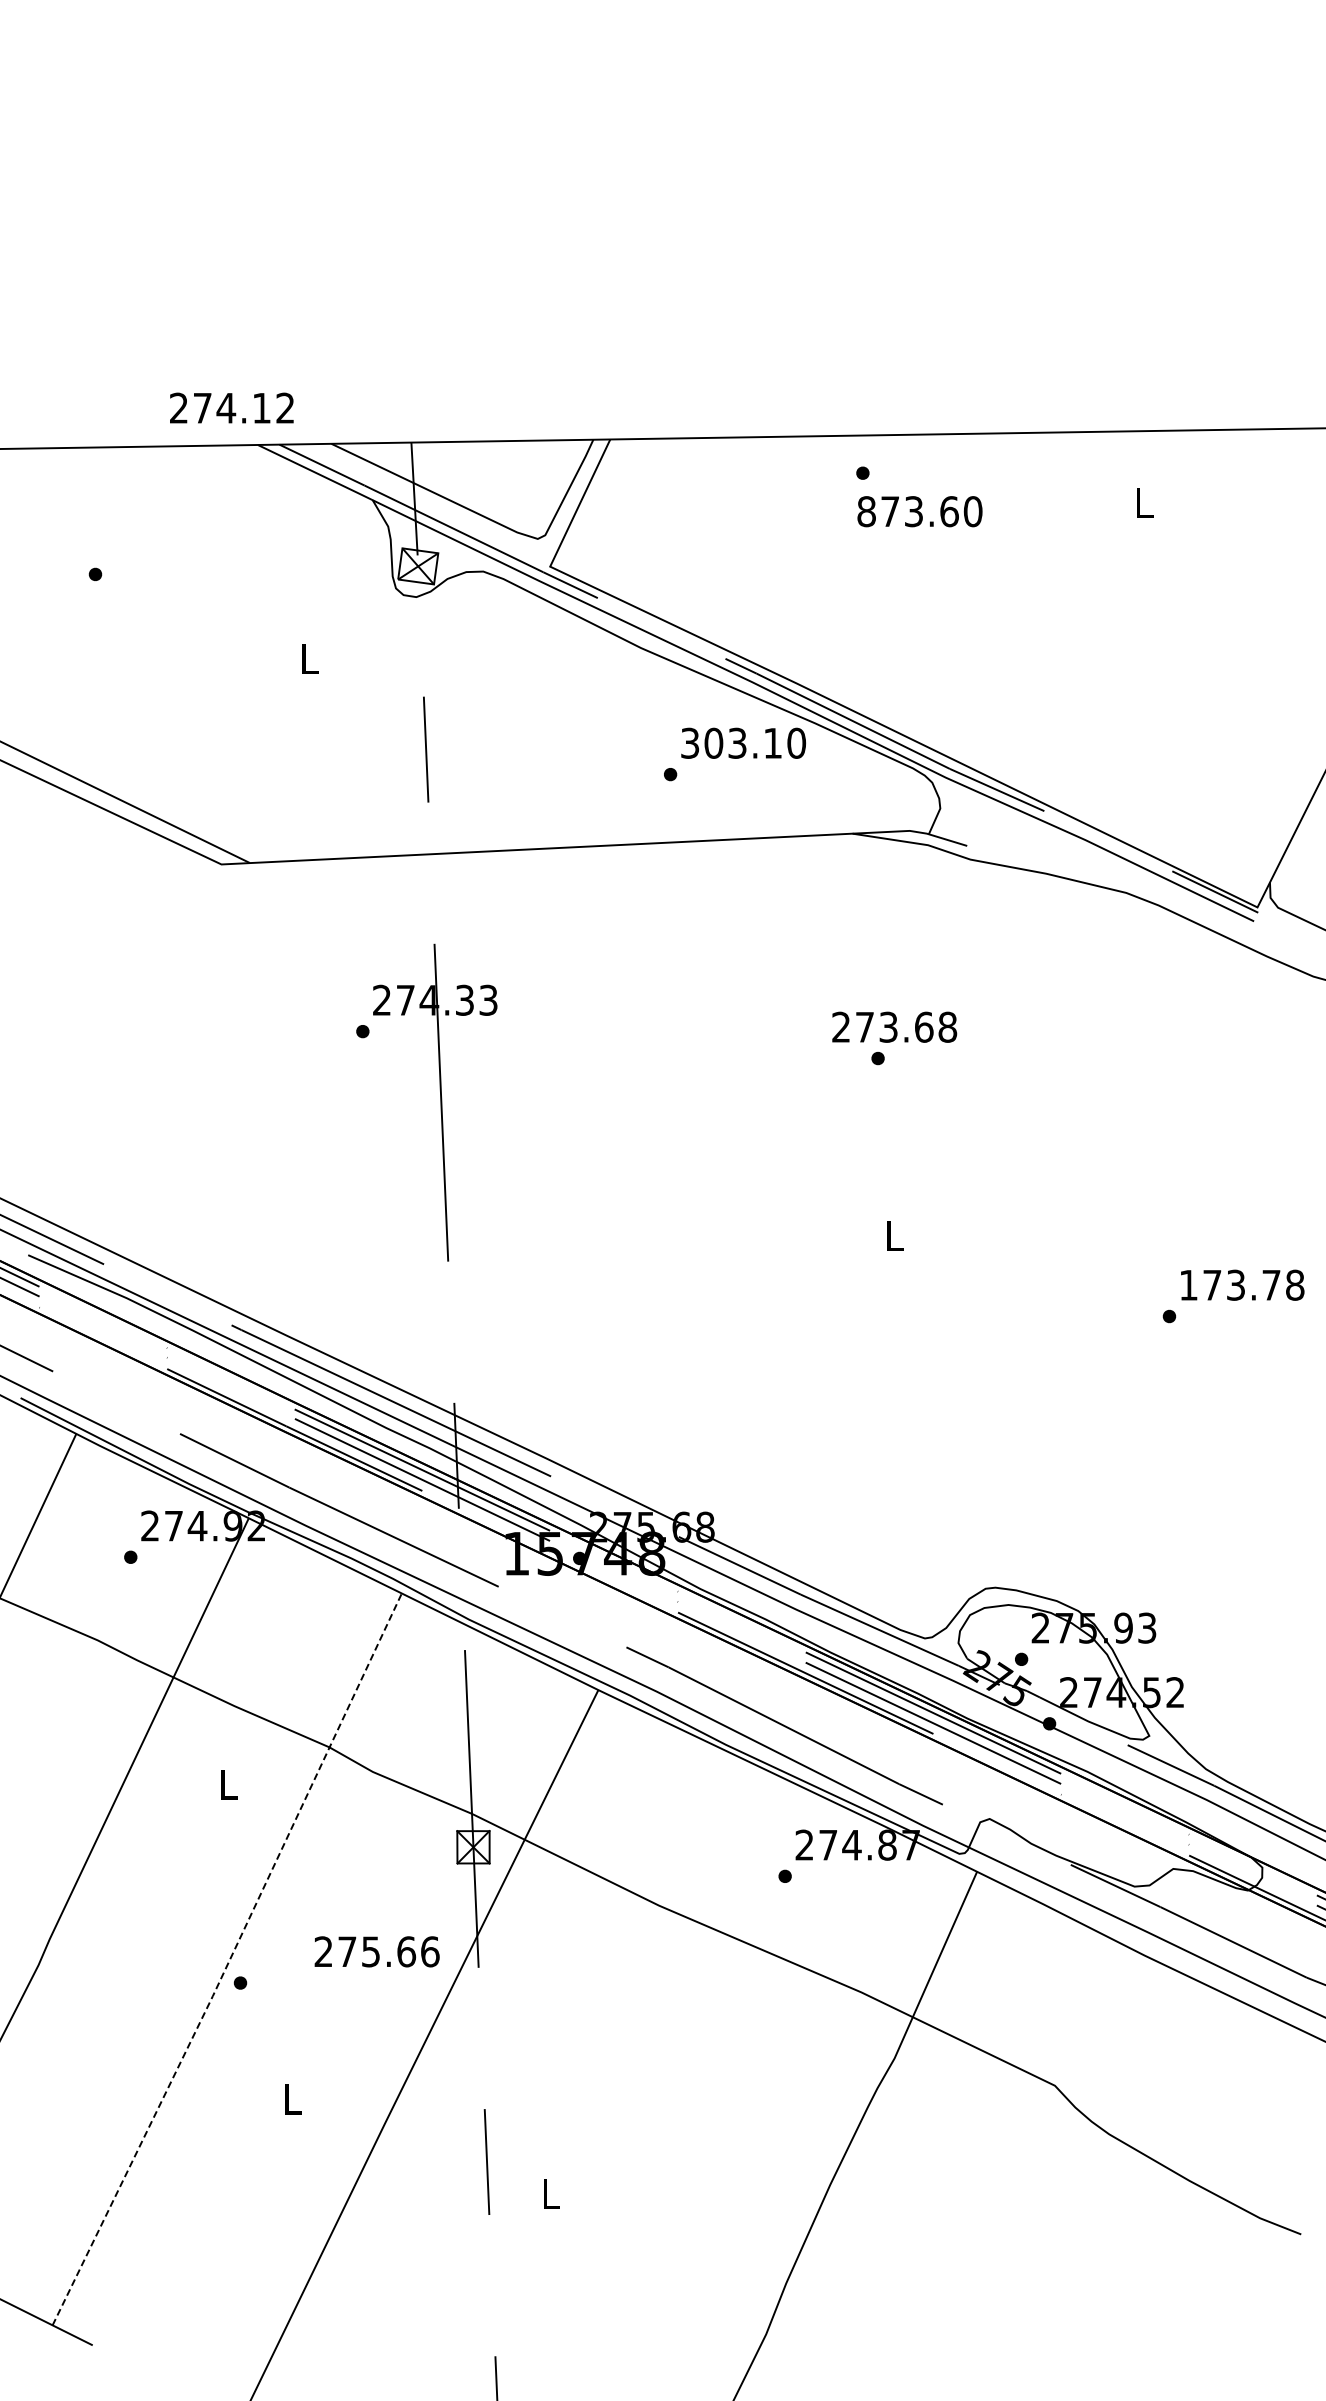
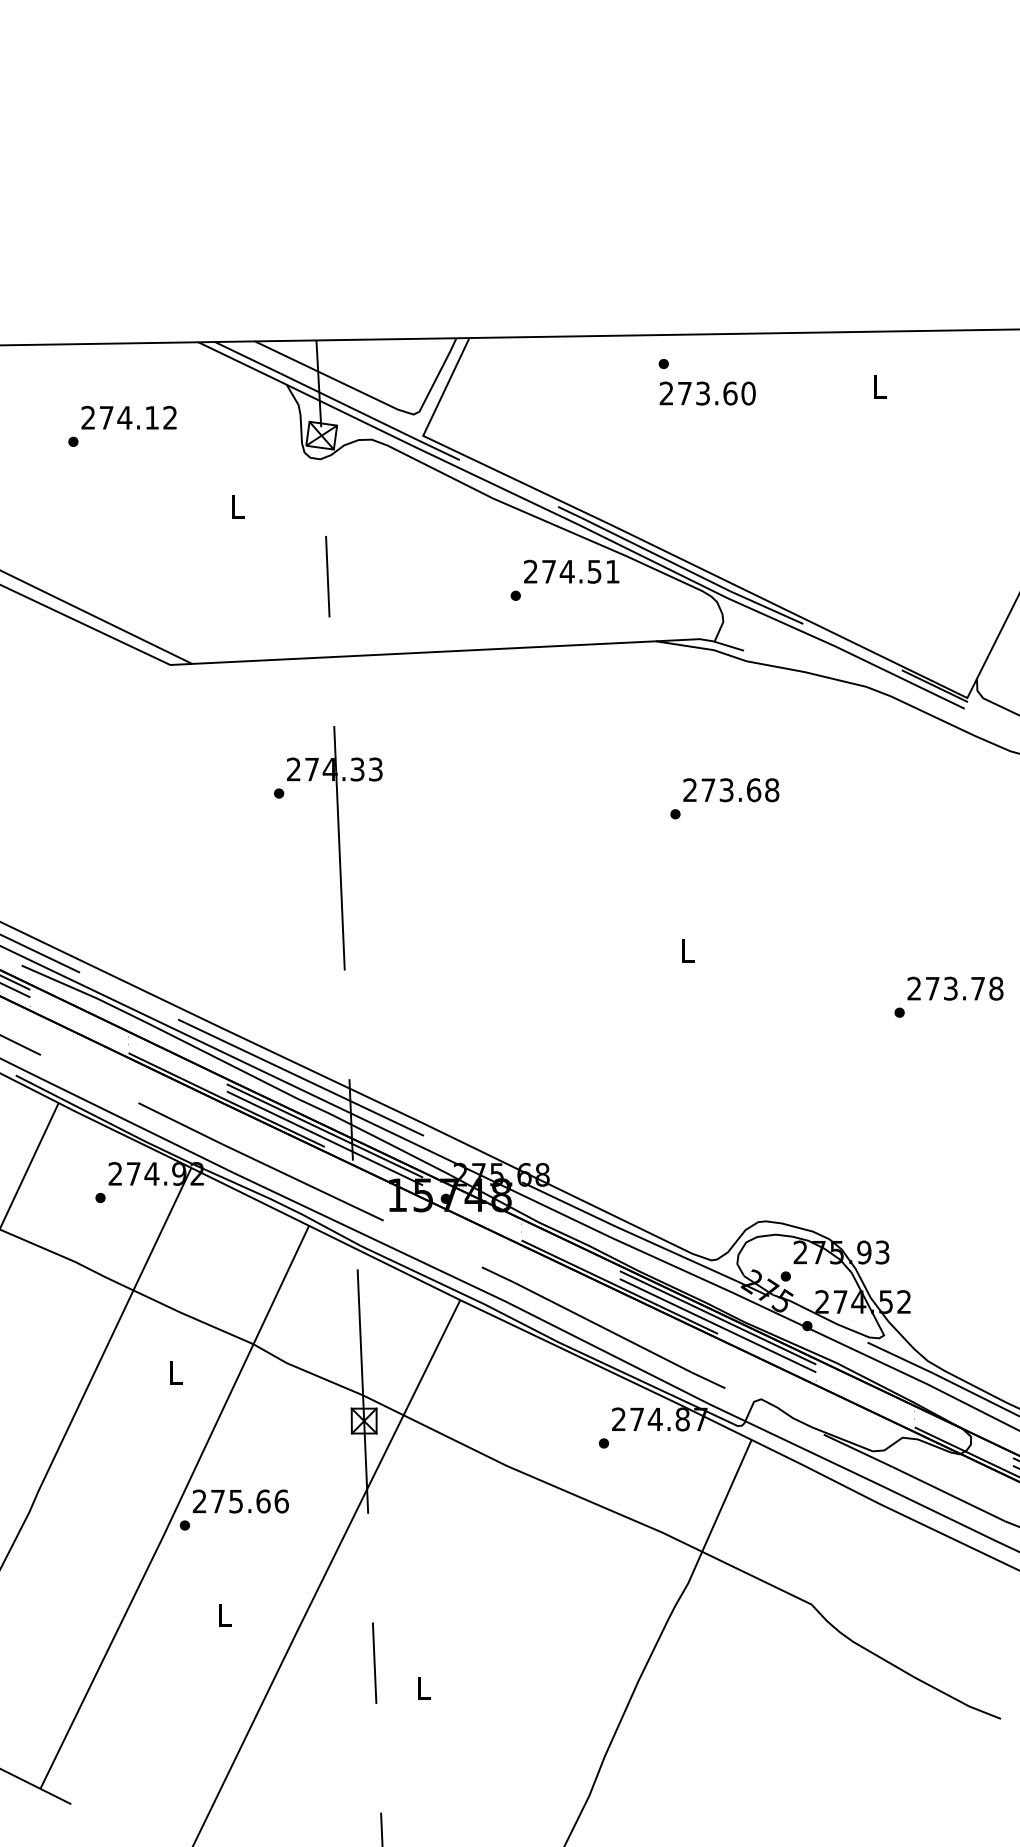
text: (231, 407) -> (128, 417), moved
text: (866, 511) -> (666, 393), 873.60 -> 273.60
text: (743, 742) -> (571, 571), 303.10 -> 274.51
text: (894, 1026) -> (731, 789), moved
text: (1188, 1284) -> (914, 988), 173.78 -> 273.78
text: (376, 1951) -> (240, 1501), moved
line: (229, 1960) -> (176, 1508), dashed -> solid

